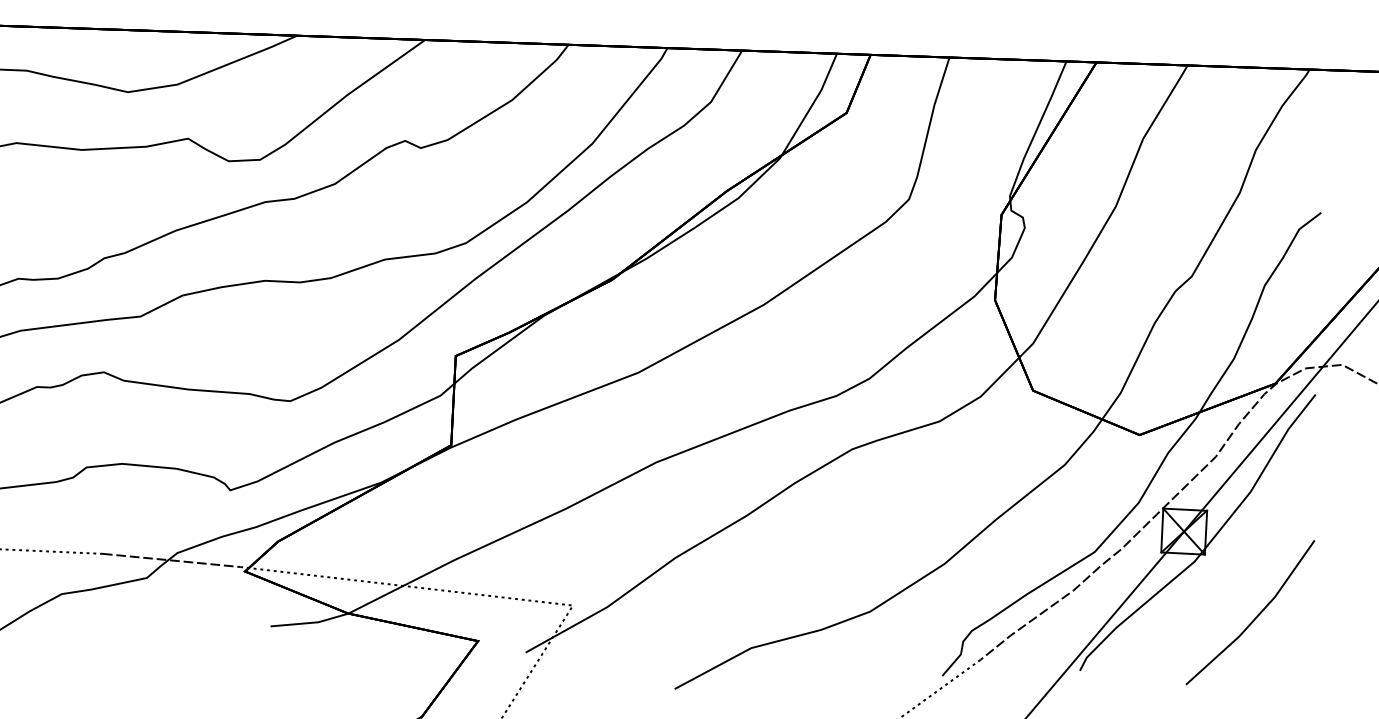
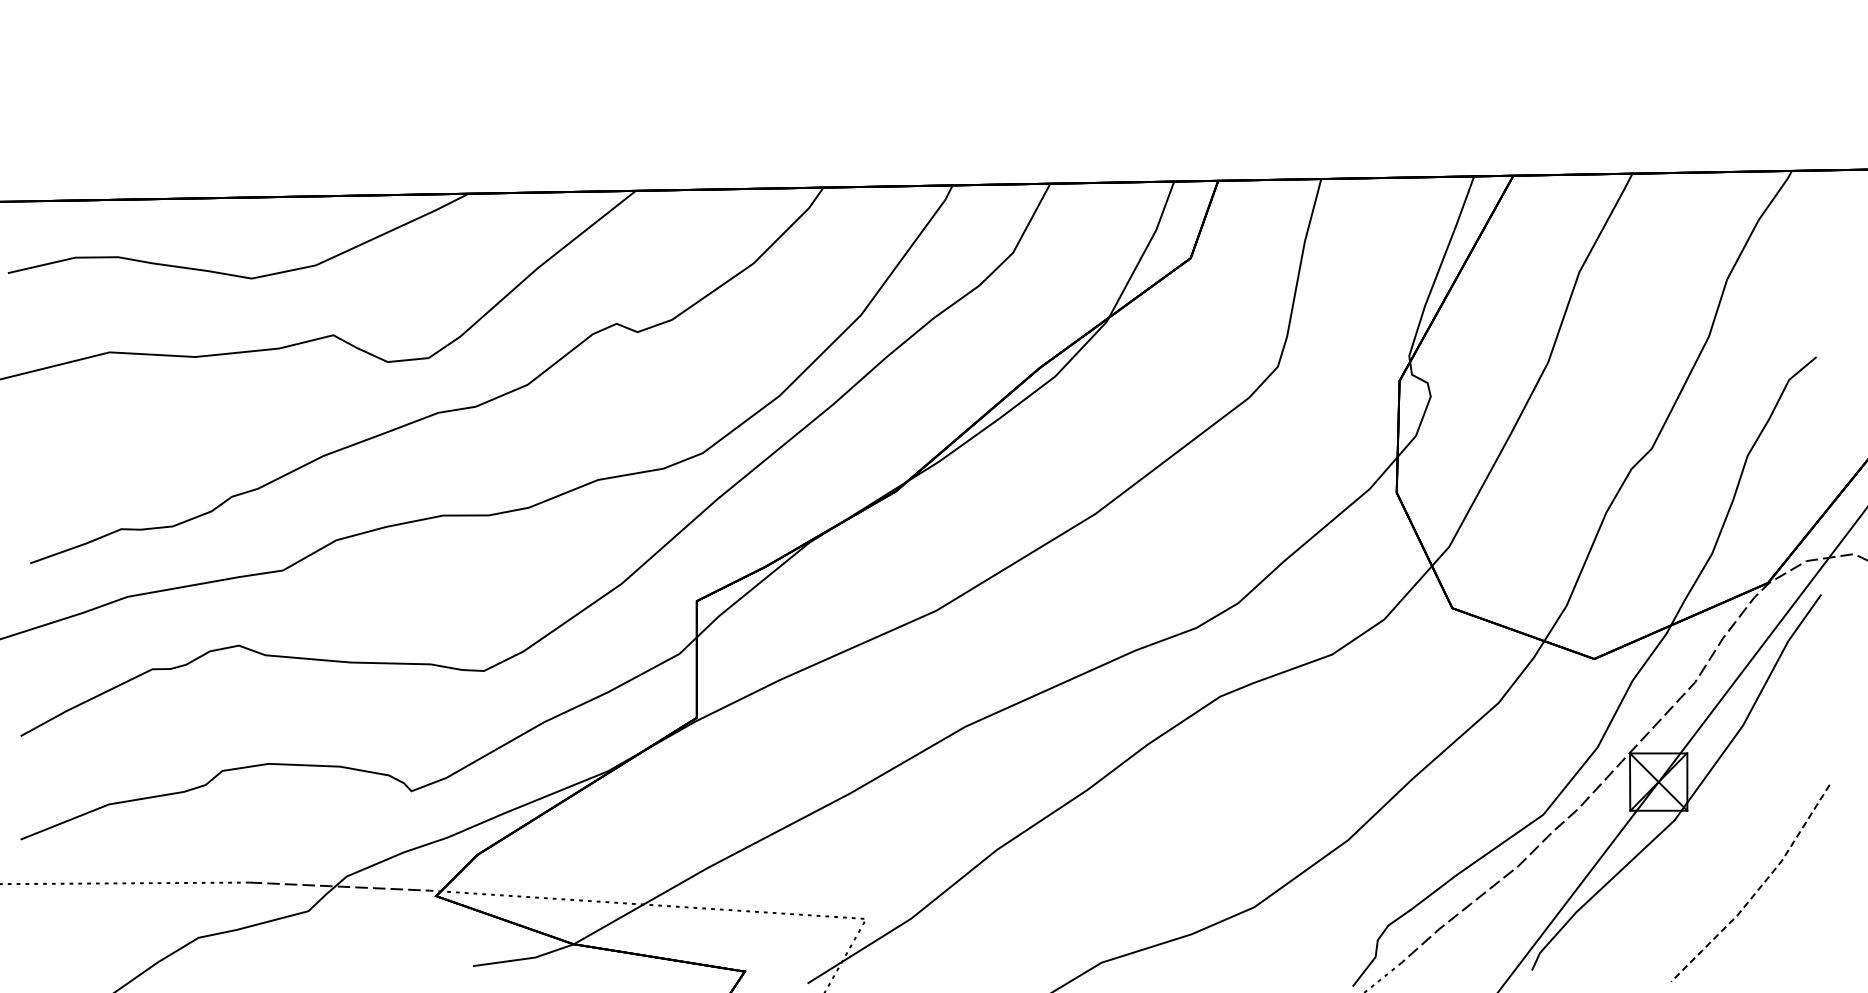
line: (1256, 617) -> (1758, 889), solid -> dashed

